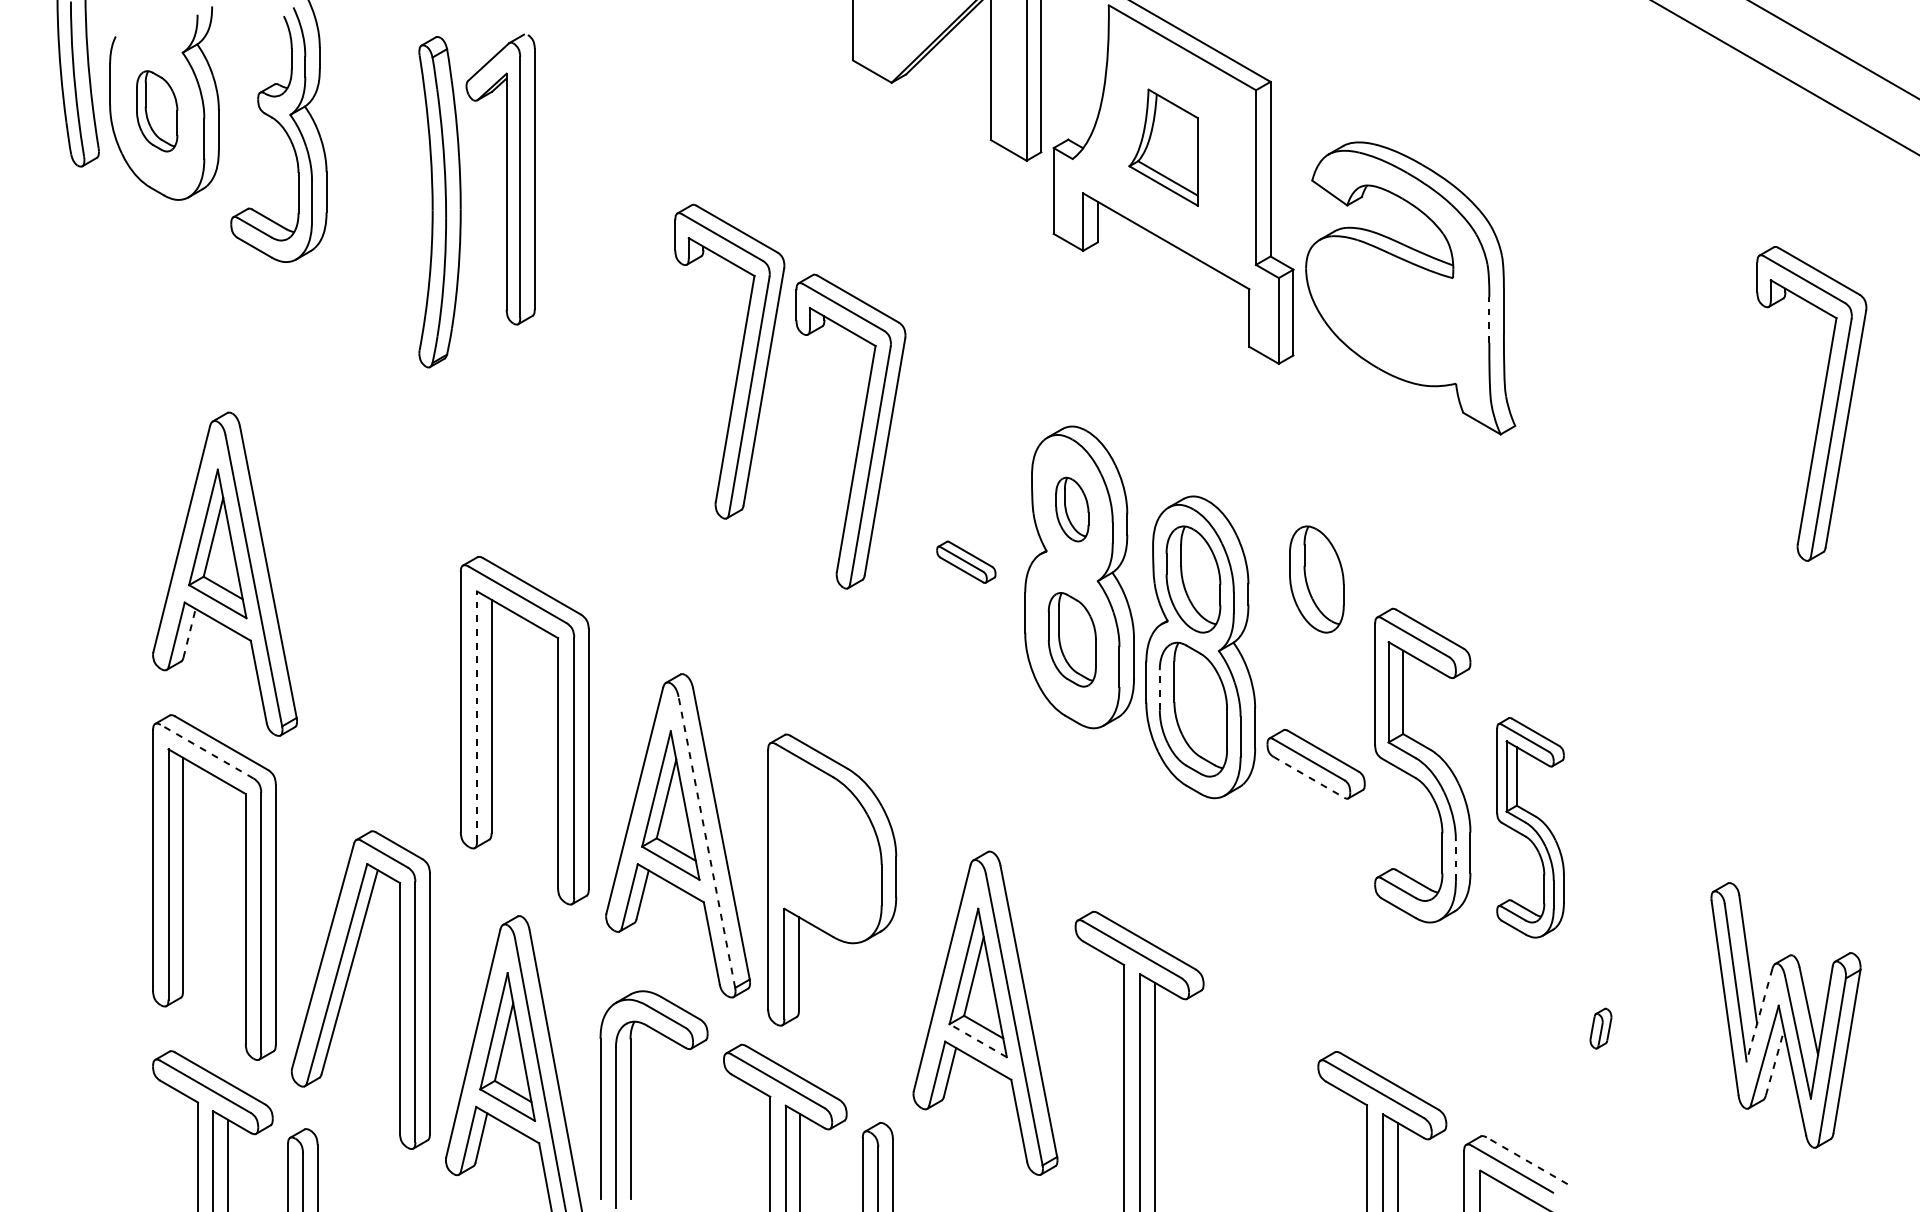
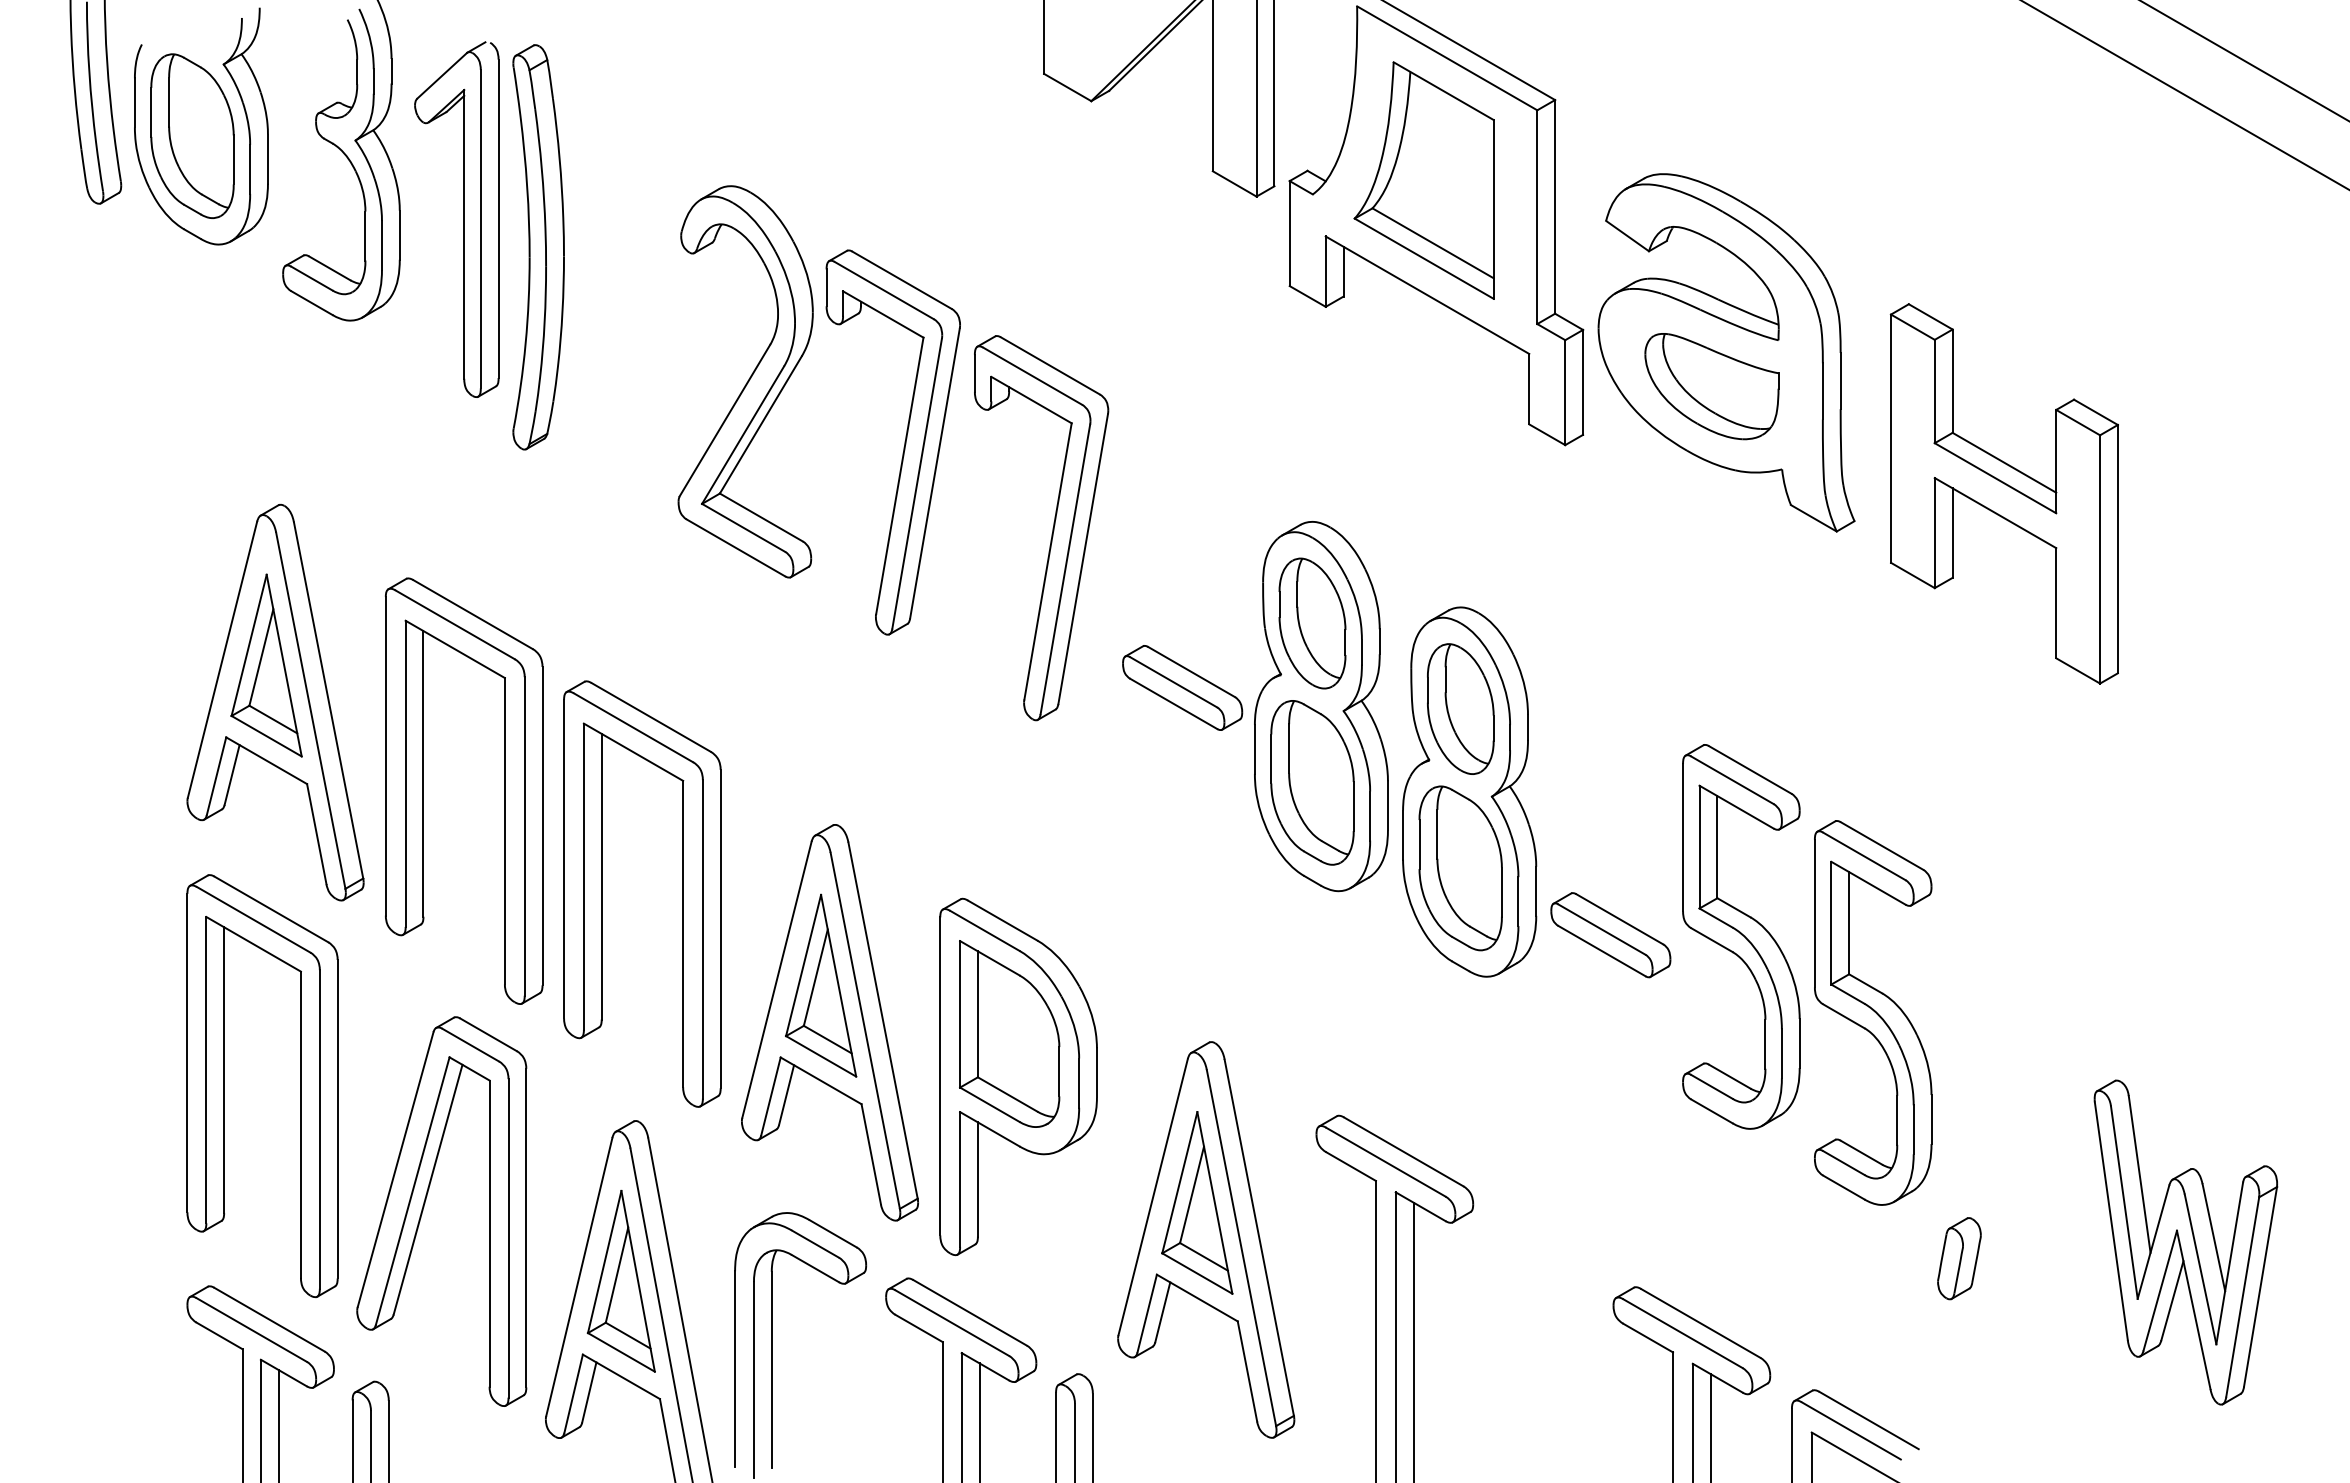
part: (157, 110) -> (192, 135), size x1.67
part: (1163, 147) -> (1423, 180), size x1.67
part: (506, 179) -> (463, 219), moved
part: (609, 311) -> (745, 381), added
part: (1398, 315) -> (1711, 386), added
line: (1489, 319) -> (1822, 390), dashed -> solid
part: (1636, 403) -> (2003, 493), added
part: (1820, 404) -> (2228, 494), removed
part: (1072, 509) -> (1312, 623), size x1.67
part: (966, 561) -> (1182, 687), size x1.67
part: (1316, 579) -> (1611, 708), removed
line: (189, 633) -> (232, 775), dashed -> solid
part: (1072, 639) -> (1312, 782), size x1.43
part: (412, 646) -> (504, 790), added
line: (1159, 690) -> (1419, 844), dashed -> solid
line: (476, 716) -> (583, 876), dashed -> solid
line: (207, 751) -> (253, 919), dashed -> solid
line: (1309, 777) -> (1602, 951), dashed -> solid
part: (1530, 827) -> (1873, 1012), size x1.43
line: (707, 842) -> (865, 1030), dashed -> solid
part: (824, 844) -> (1009, 1033), added
line: (1455, 860) -> (1781, 1053), dashed -> solid
line: (1759, 1015) -> (2153, 1242), dashed -> solid
part: (1601, 1028) -> (1959, 1258), size x1.67
line: (977, 1040) -> (1196, 1273), dashed -> solid
line: (1775, 1062) -> (2172, 1300), dashed -> solid
line: (1526, 1160) -> (1868, 1420), dashed -> solid

